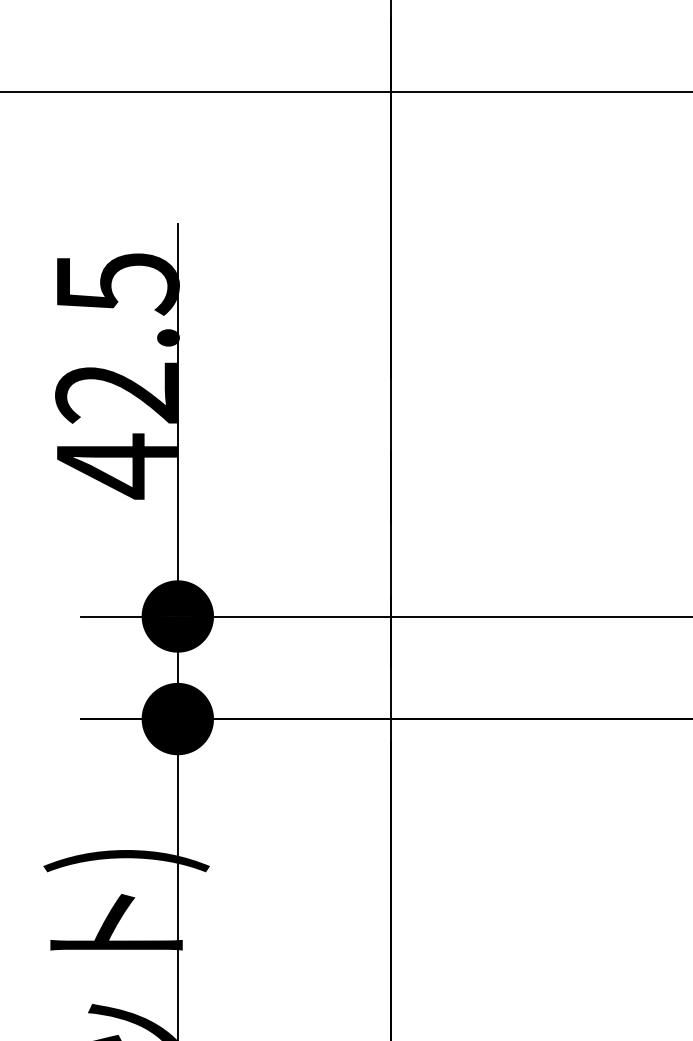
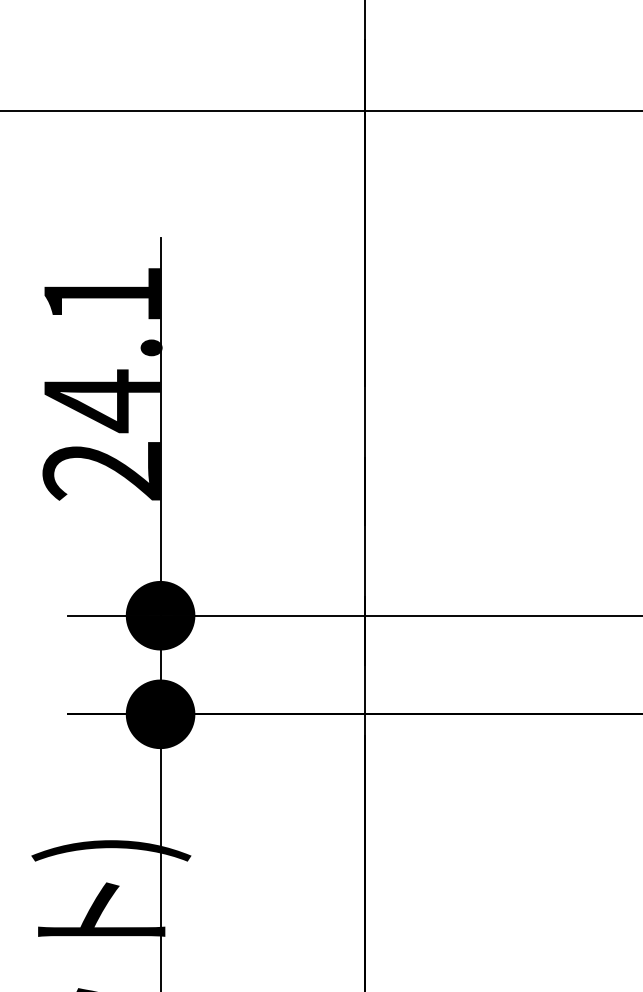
text: (117, 376) -> (102, 384), 42.5 -> 24.1

